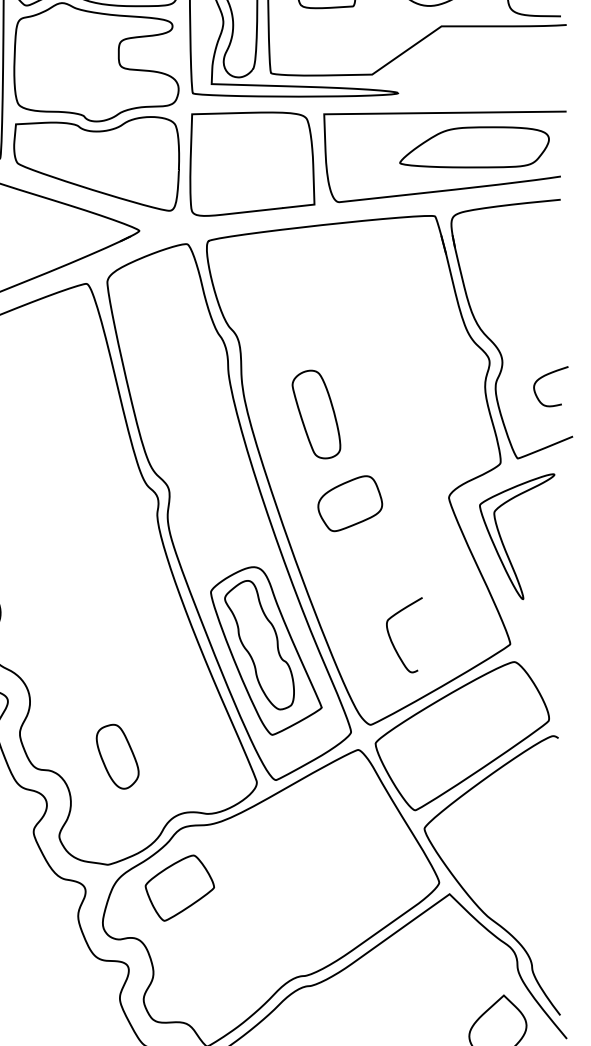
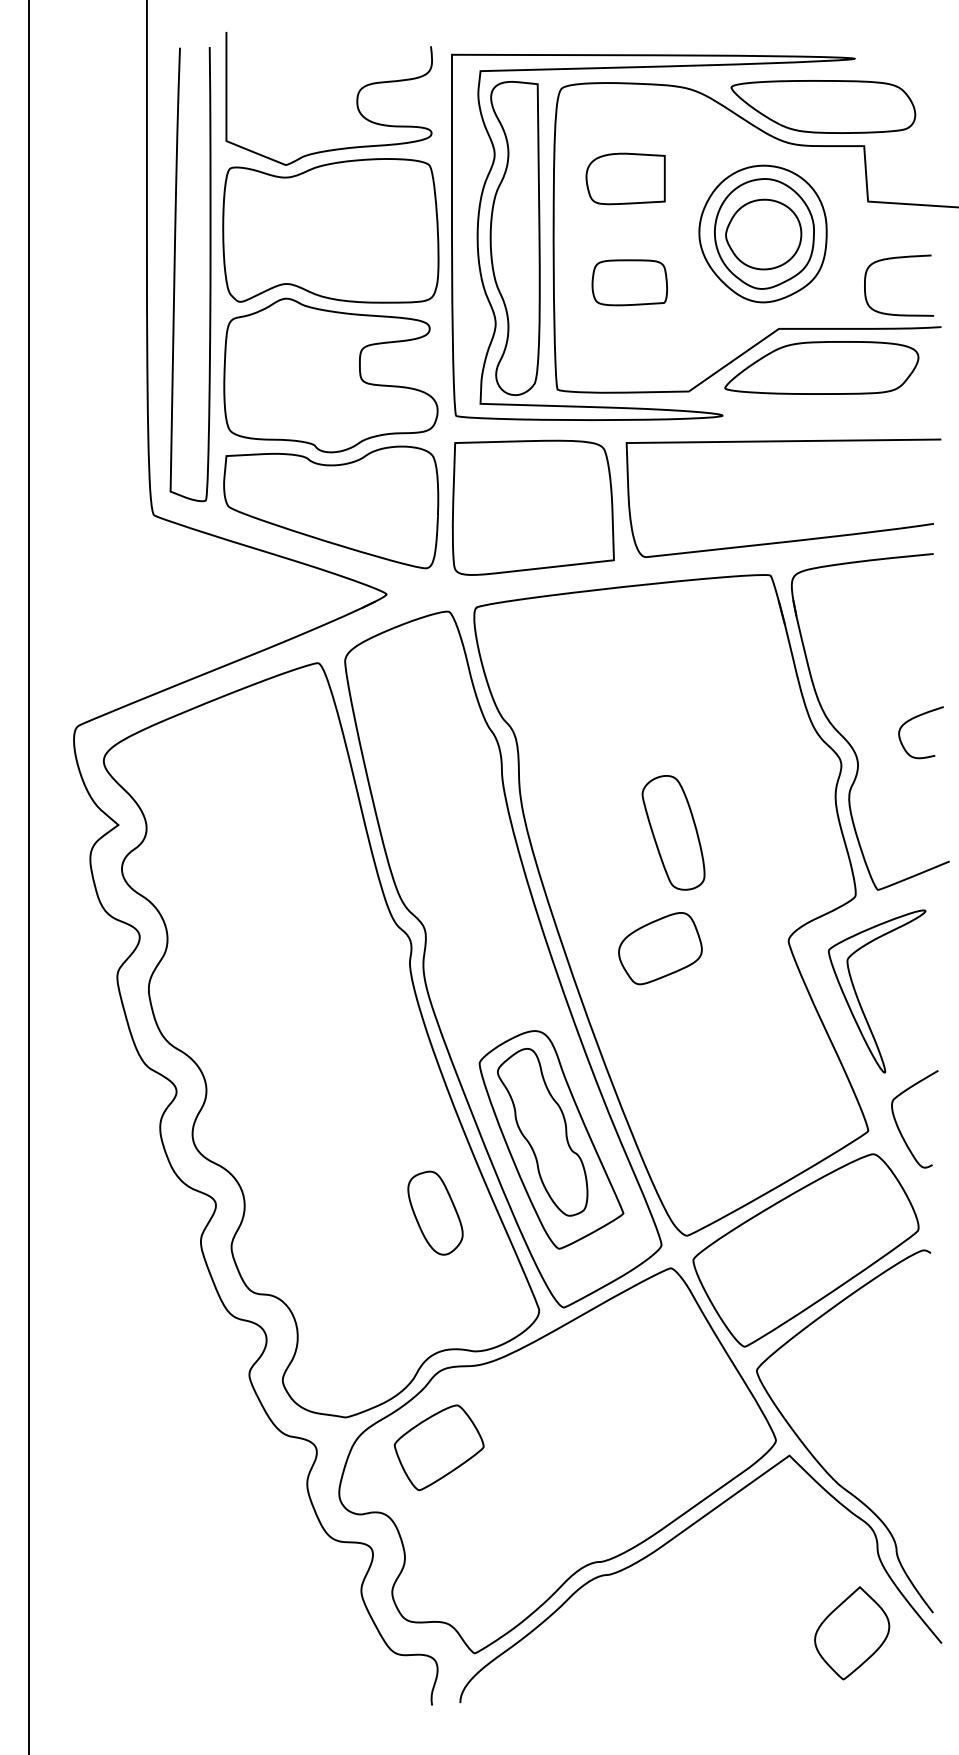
part: (474, 147) -> (821, 367), moved
curve: (545, 376) -> (913, 719), moved
part: (316, 414) -> (673, 832), moved
curve: (391, 639) -> (898, 1125), moved
part: (117, 756) -> (435, 1212), moved

